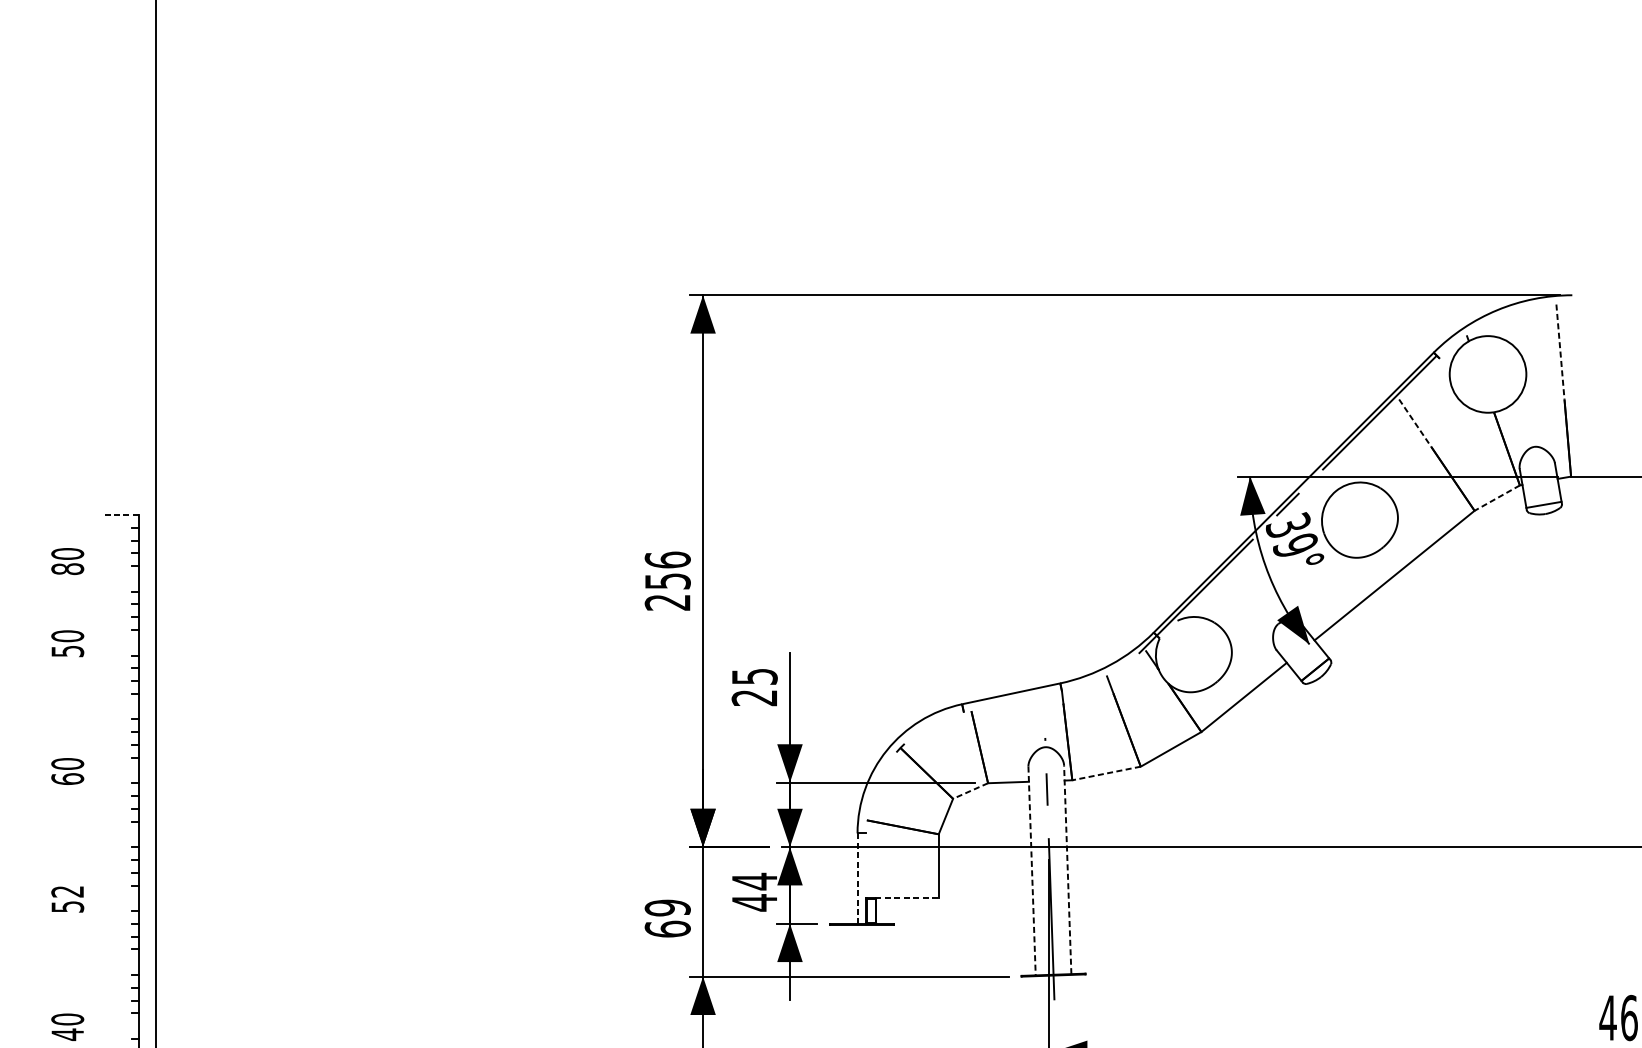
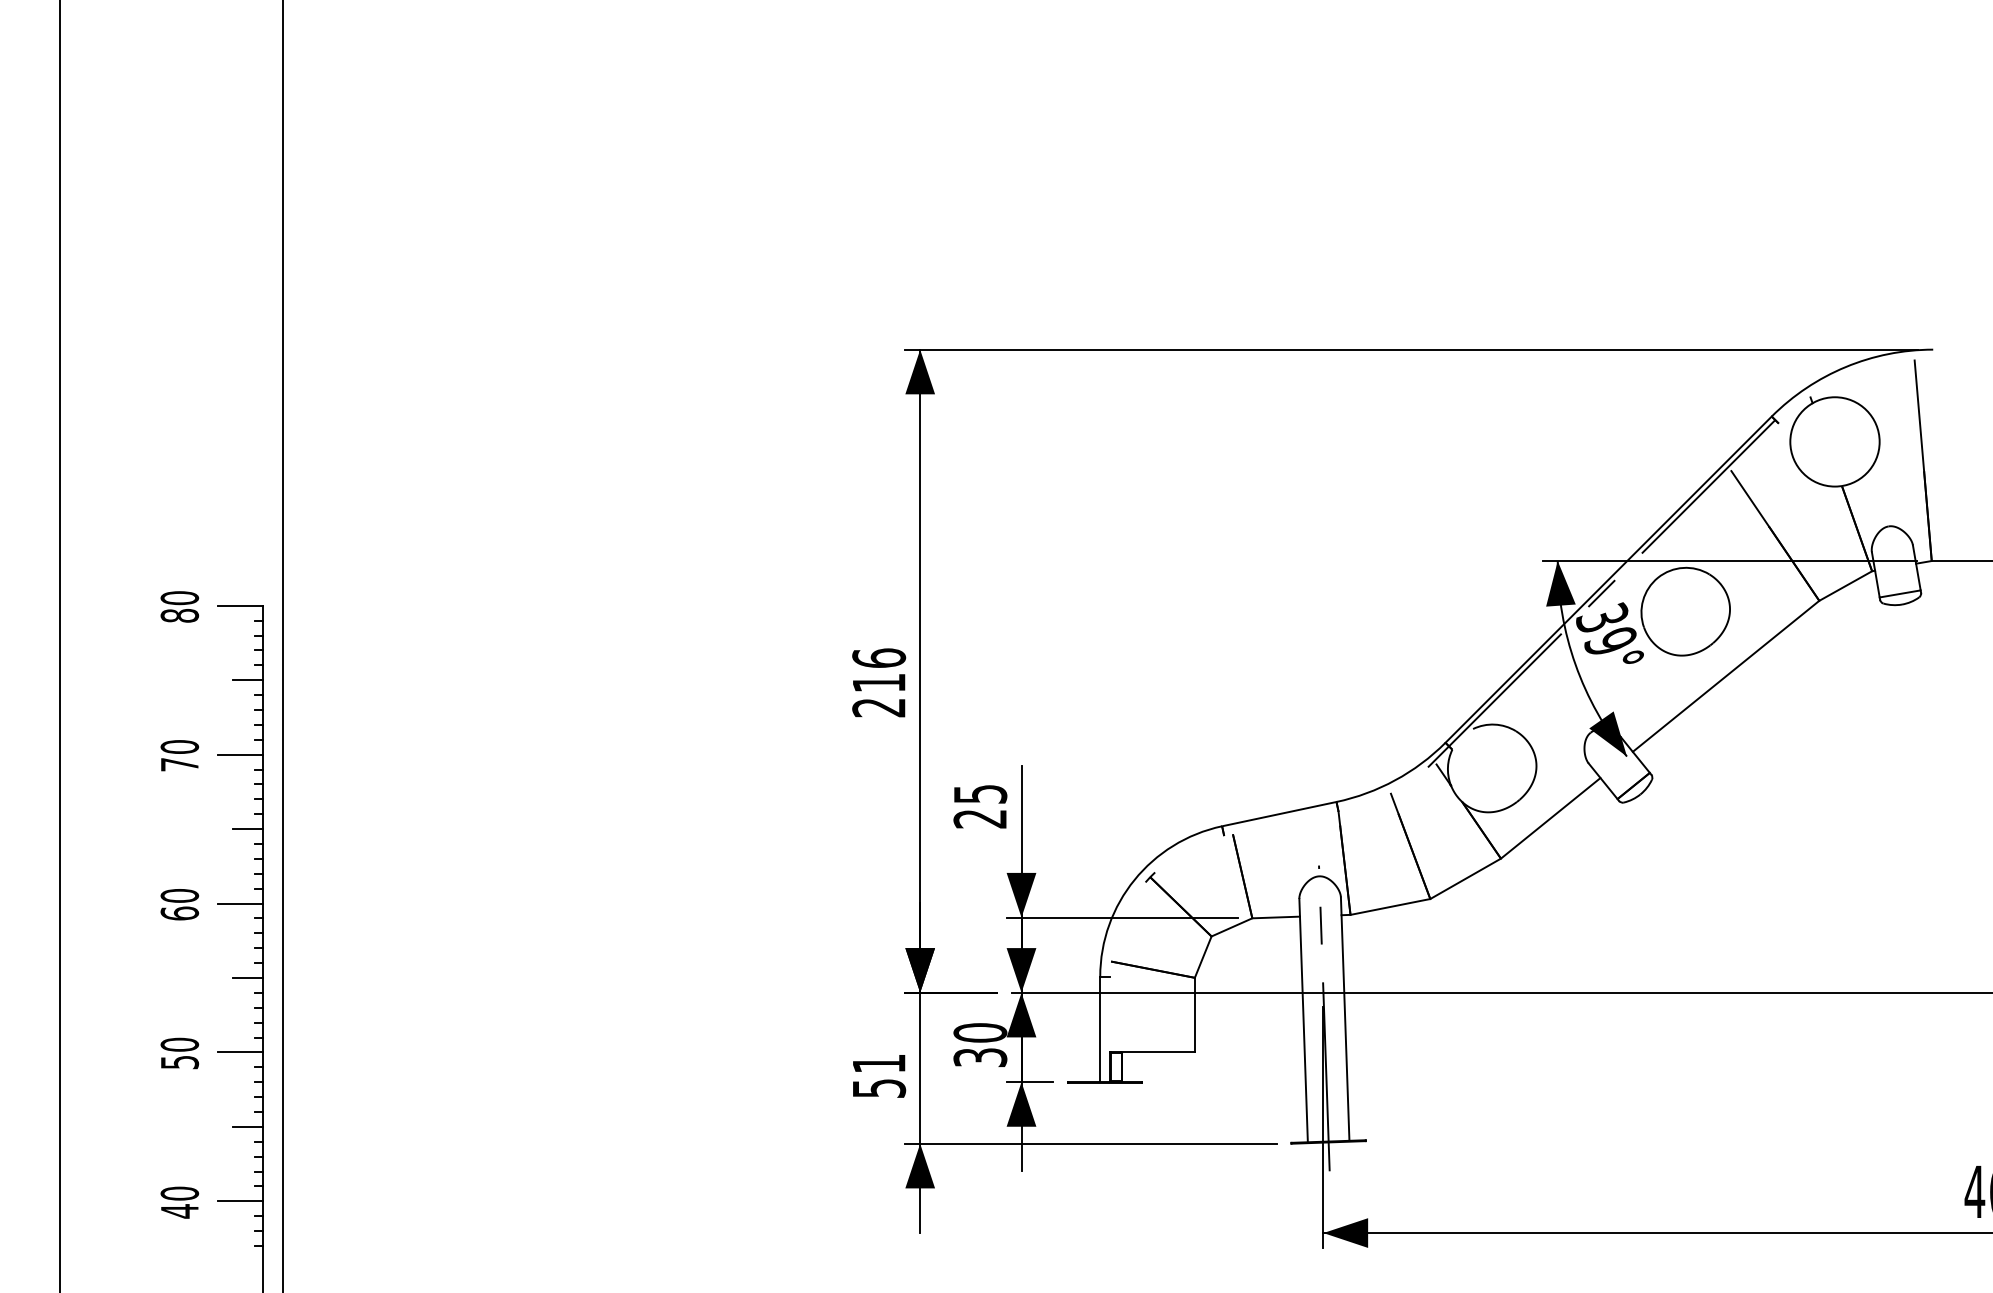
line: (1560, 351) -> (1919, 415), dashed -> solid
line: (1415, 423) -> (1750, 499), dashed -> solid
line: (1497, 498) -> (1845, 586), dashed -> solid
line: (118, 514) -> (239, 605), dashed -> solid
text: (67, 561) -> (179, 606), moved
line: (125, 579) -> (247, 680), added
text: (668, 581) -> (879, 683), 256 -> 216
line: (119, 642) -> (240, 754), added
text: (68, 651) -> (180, 764), 50 -> 70
line: (125, 707) -> (247, 829), added
line: (119, 770) -> (240, 903), added
line: (1106, 773) -> (1390, 906), dashed -> solid
line: (970, 791) -> (1231, 927), dashed -> solid
line: (125, 834) -> (247, 977), added
line: (1031, 870) -> (1303, 1020), dashed -> solid
line: (1068, 870) -> (1345, 1019), dashed -> solid
line: (857, 878) -> (1100, 1029), dashed -> solid
text: (67, 891) -> (179, 1044), 52 -> 50
text: (754, 892) -> (980, 1045), 44 -> 30
line: (119, 898) -> (240, 1052), added
line: (906, 898) -> (1157, 1052), dashed -> solid
text: (668, 918) -> (879, 1076), 69 -> 51
line: (125, 961) -> (247, 1126), added
line: (119, 1026) -> (240, 1201), added

